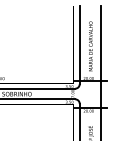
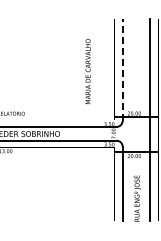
line: (79, 45) -> (122, 70), solid -> dashed
text: (90, 46) -> (87, 71), moved

